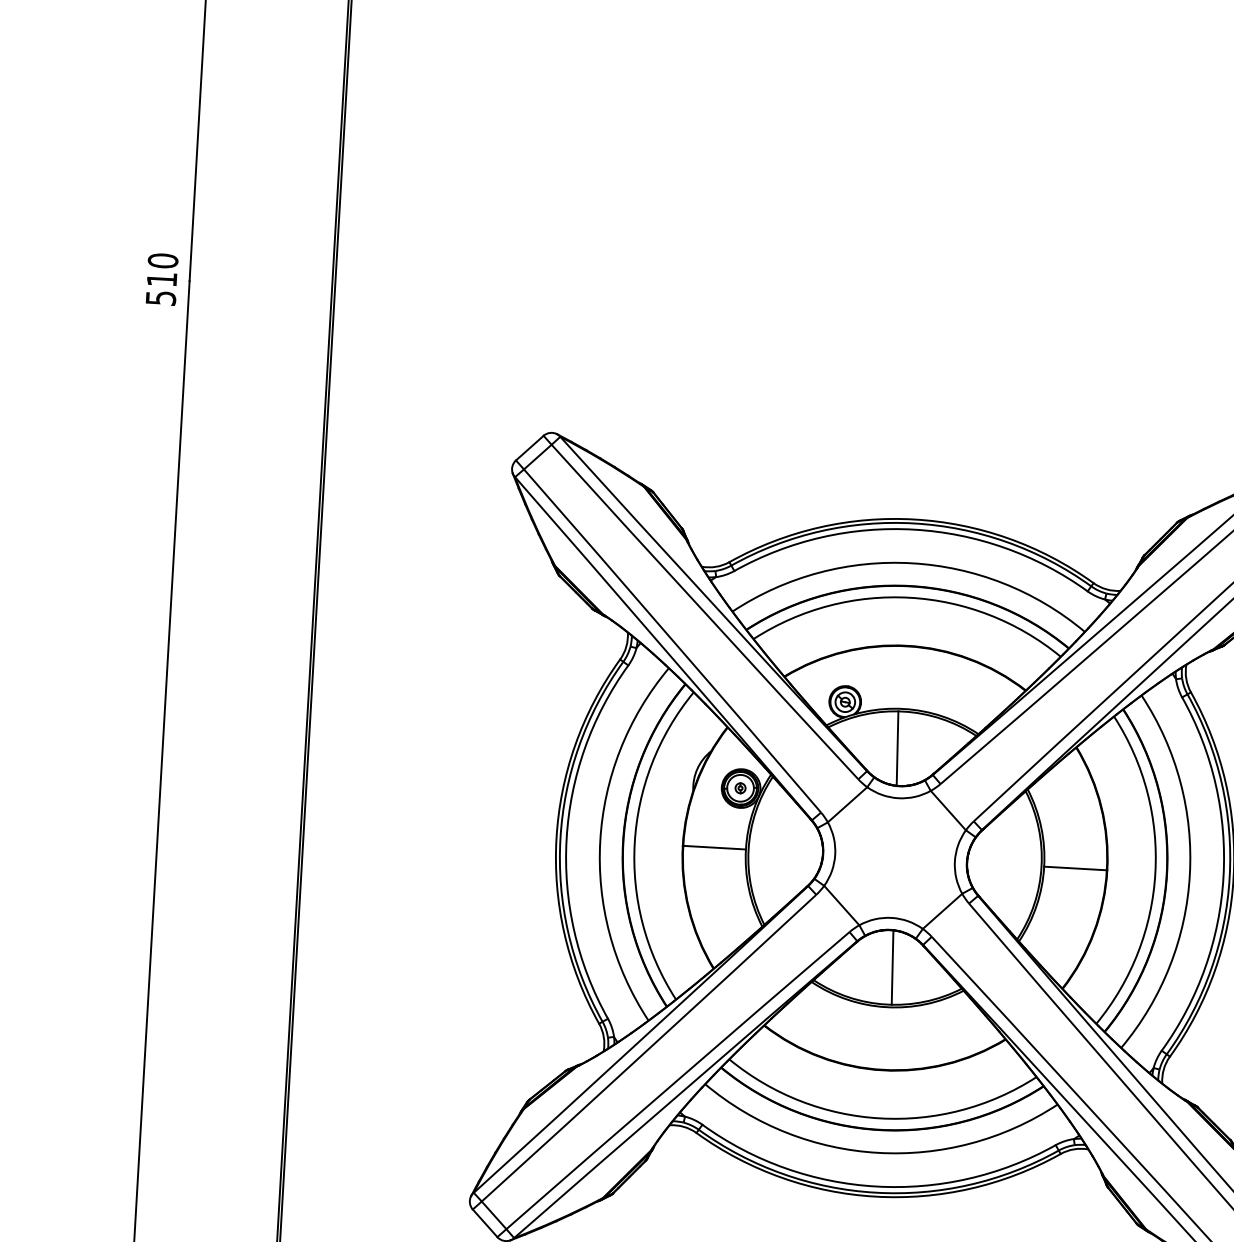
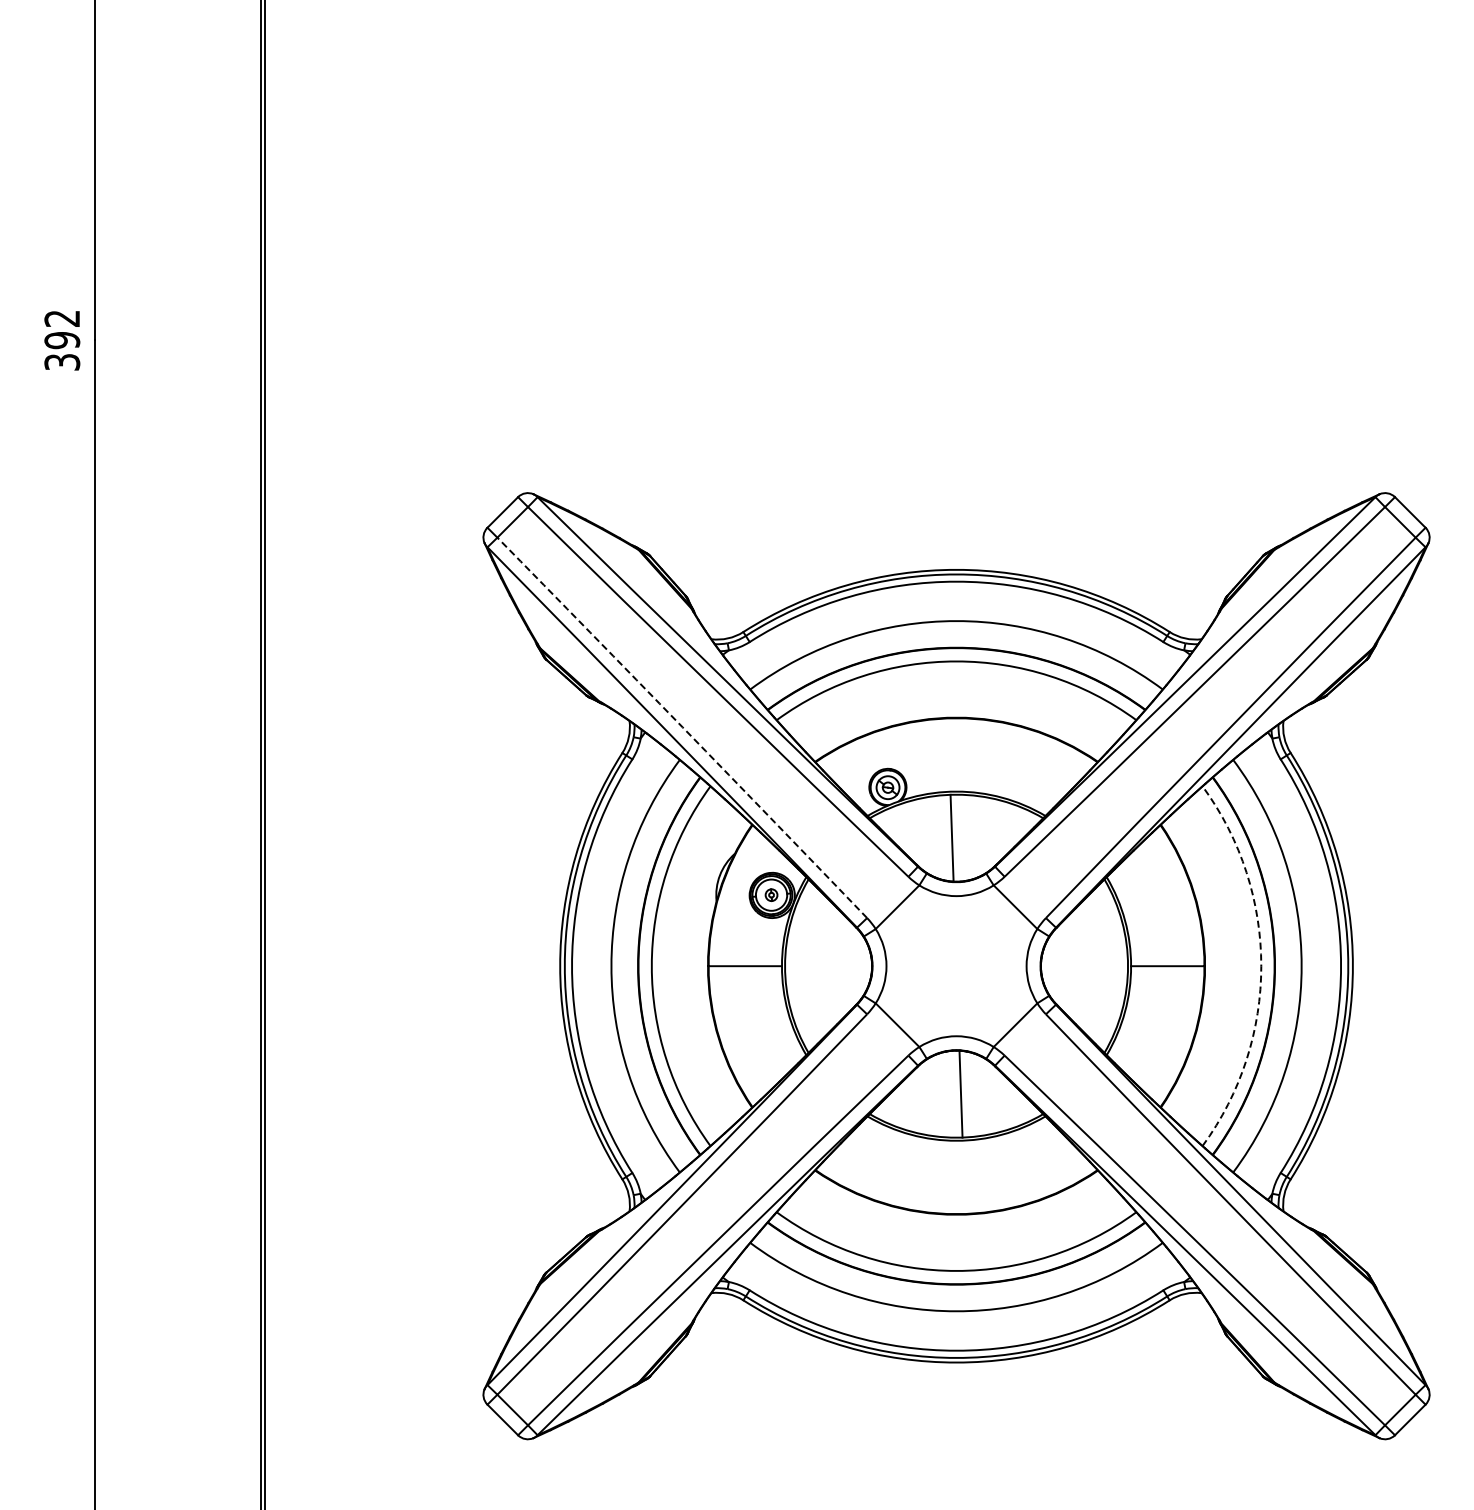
text: (162, 278) -> (62, 339), 510 -> 392
arc: (672, 640) -> (682, 727), solid -> dashed
arc: (1155, 873) -> (1261, 966), solid -> dashed

